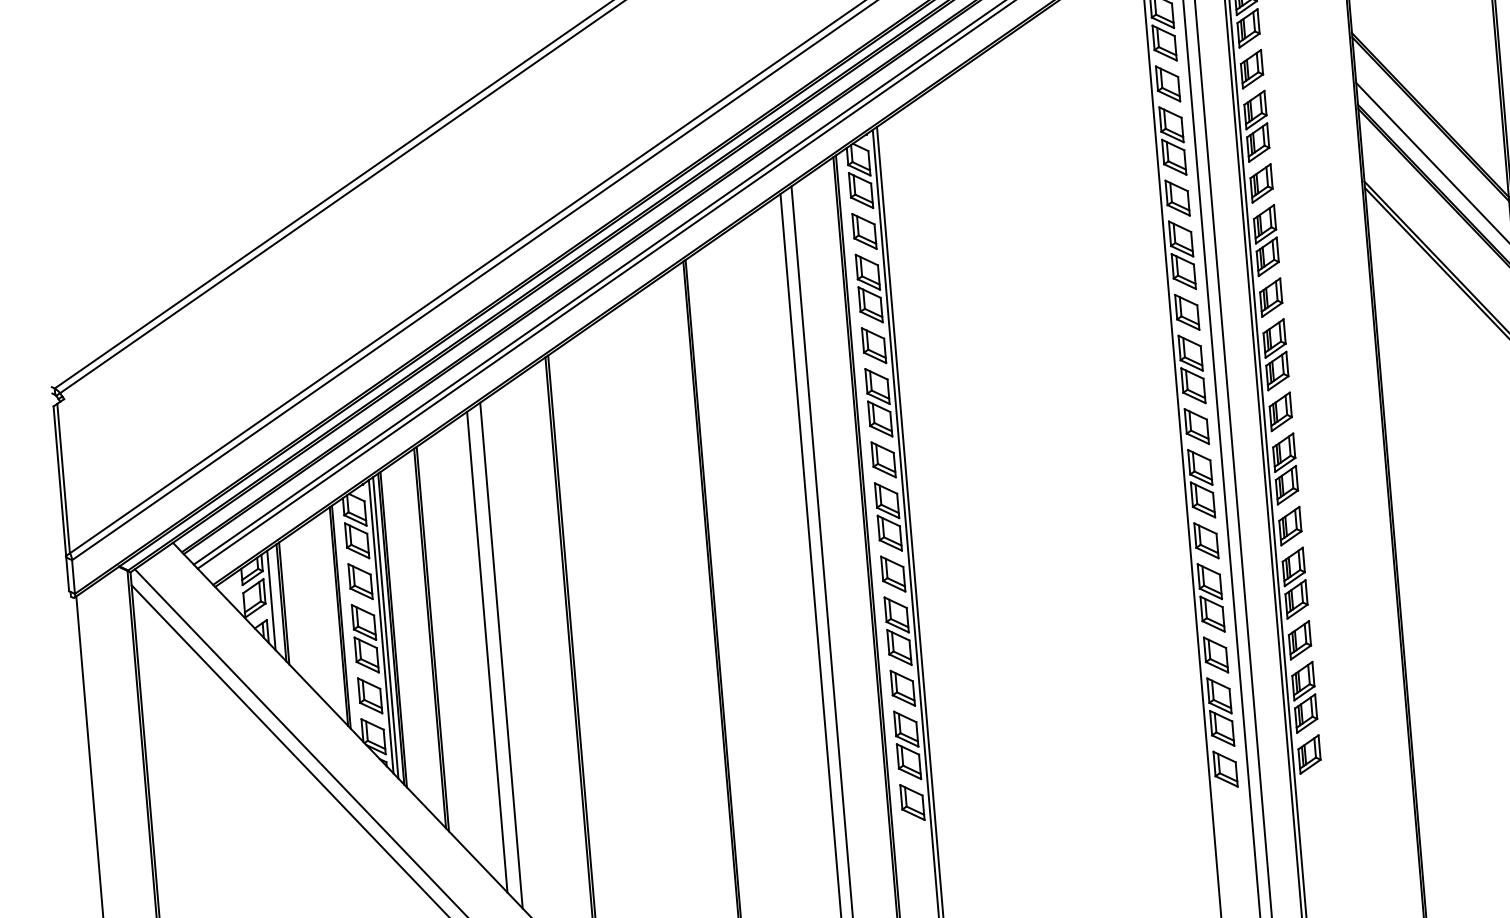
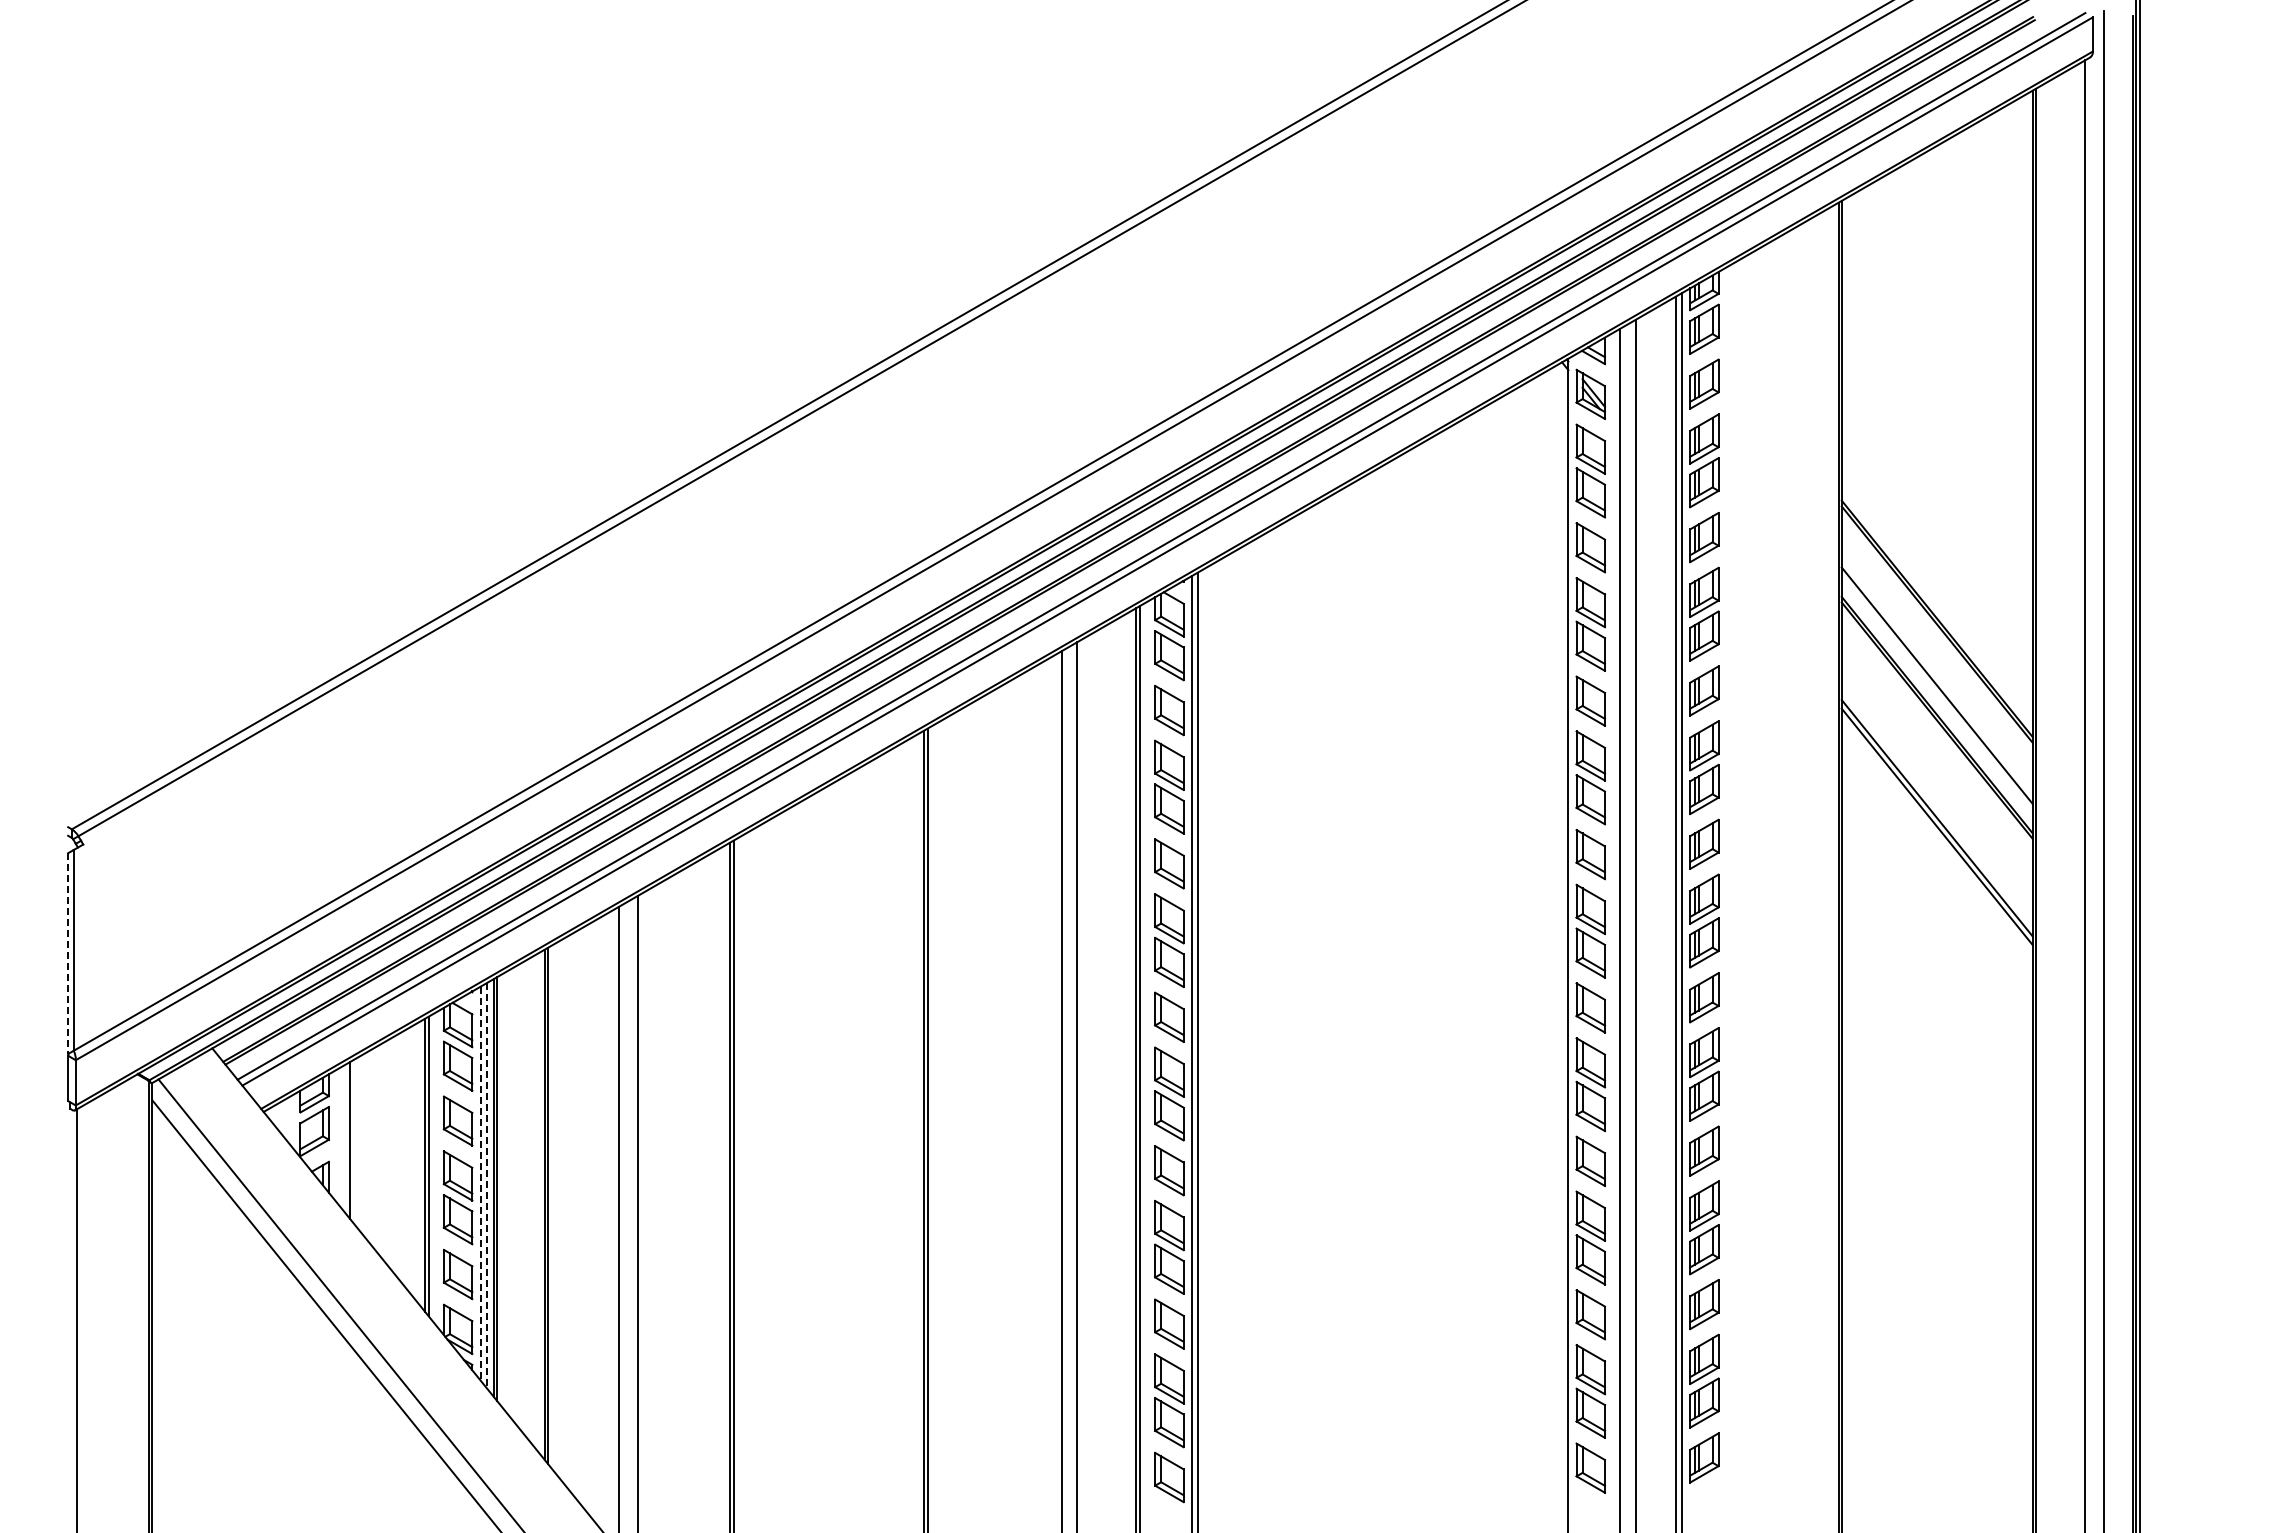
line: (60, 481) -> (68, 954), solid -> dashed
line: (271, 599) -> (337, 1135), removed
line: (283, 603) -> (353, 1141), removed
line: (381, 626) -> (480, 1183), solid -> dashed
line: (385, 628) -> (486, 1186), solid -> dashed

